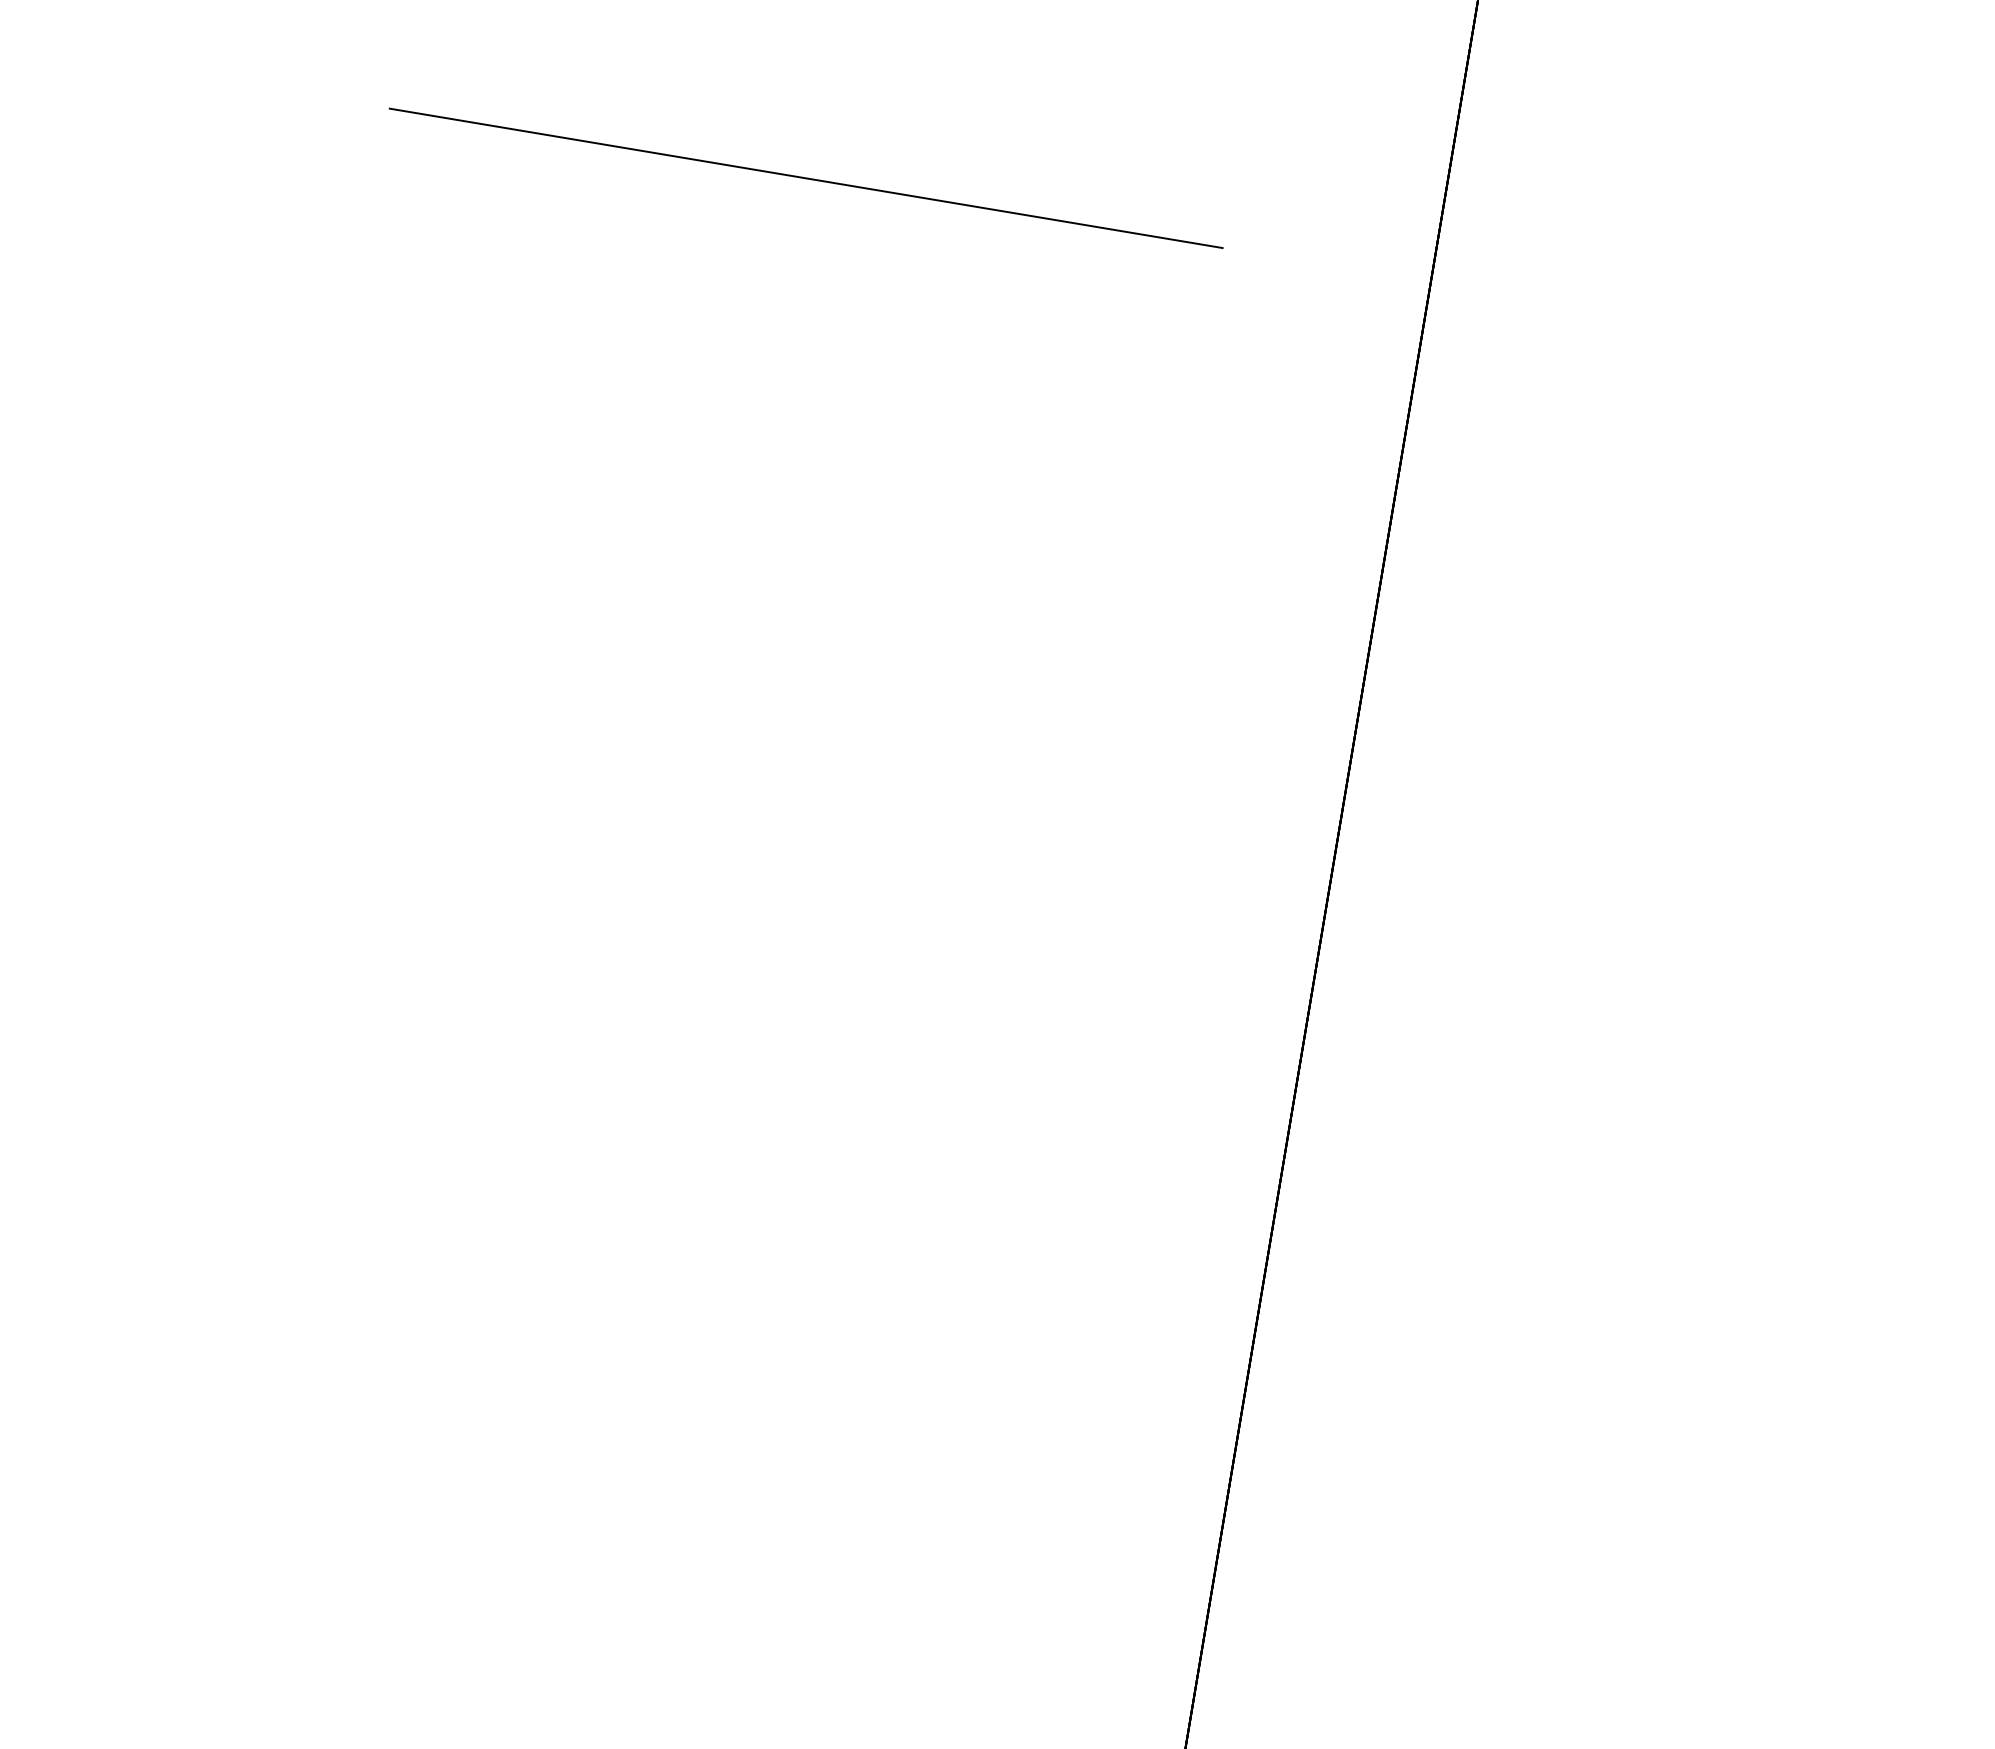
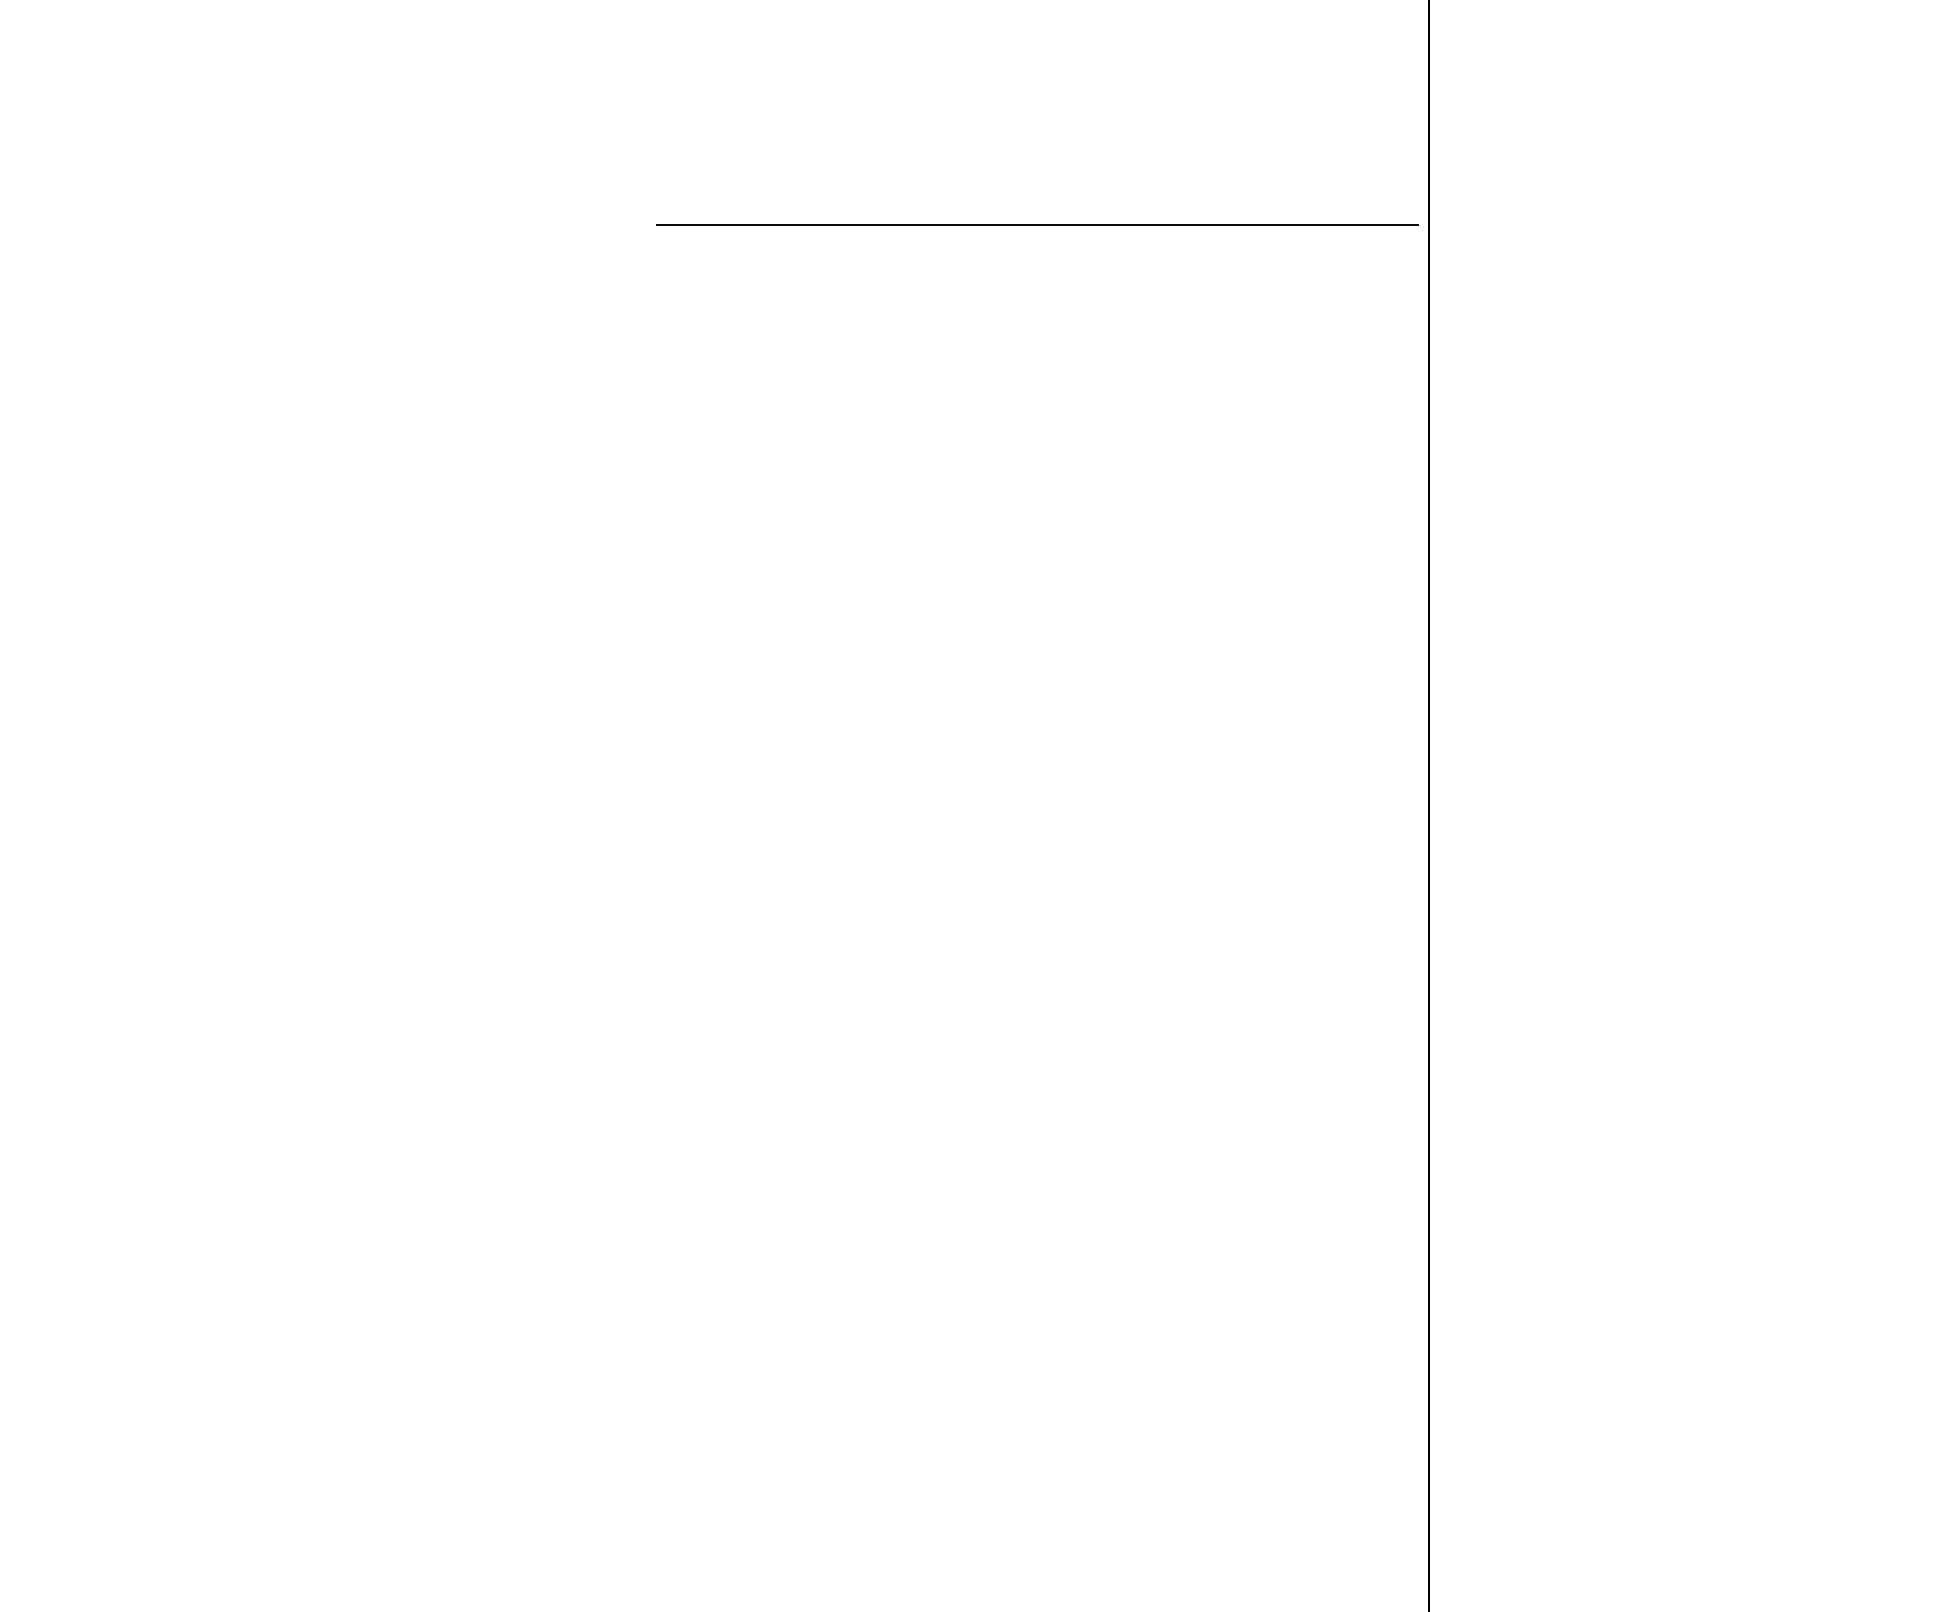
line: (806, 177) -> (1037, 224), moved

